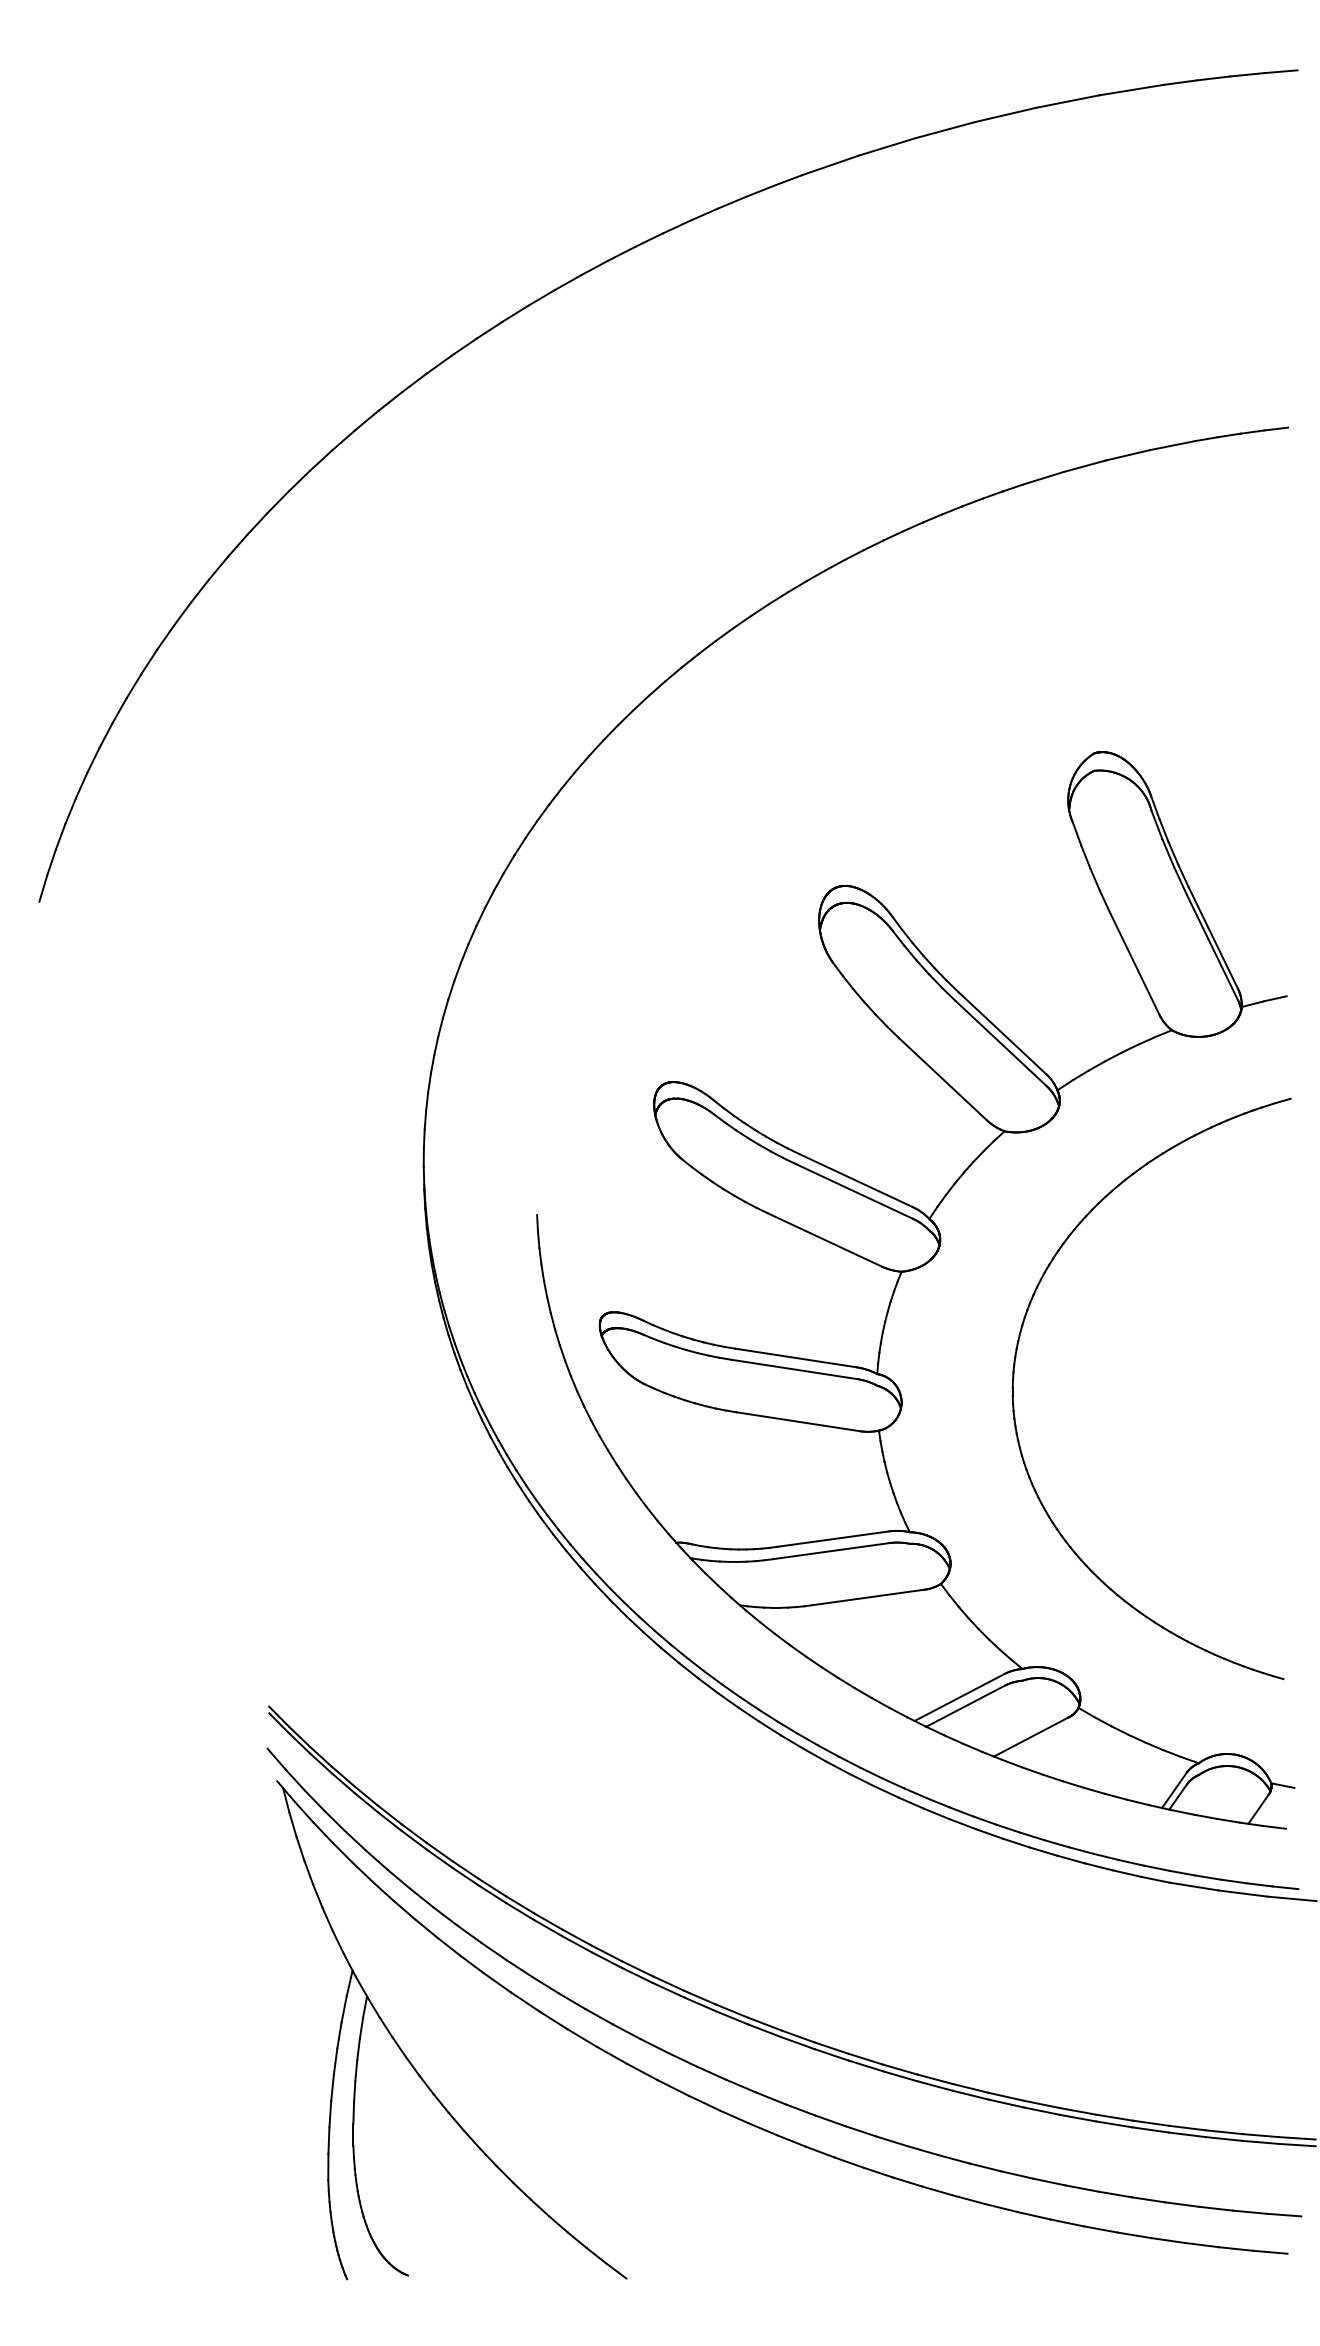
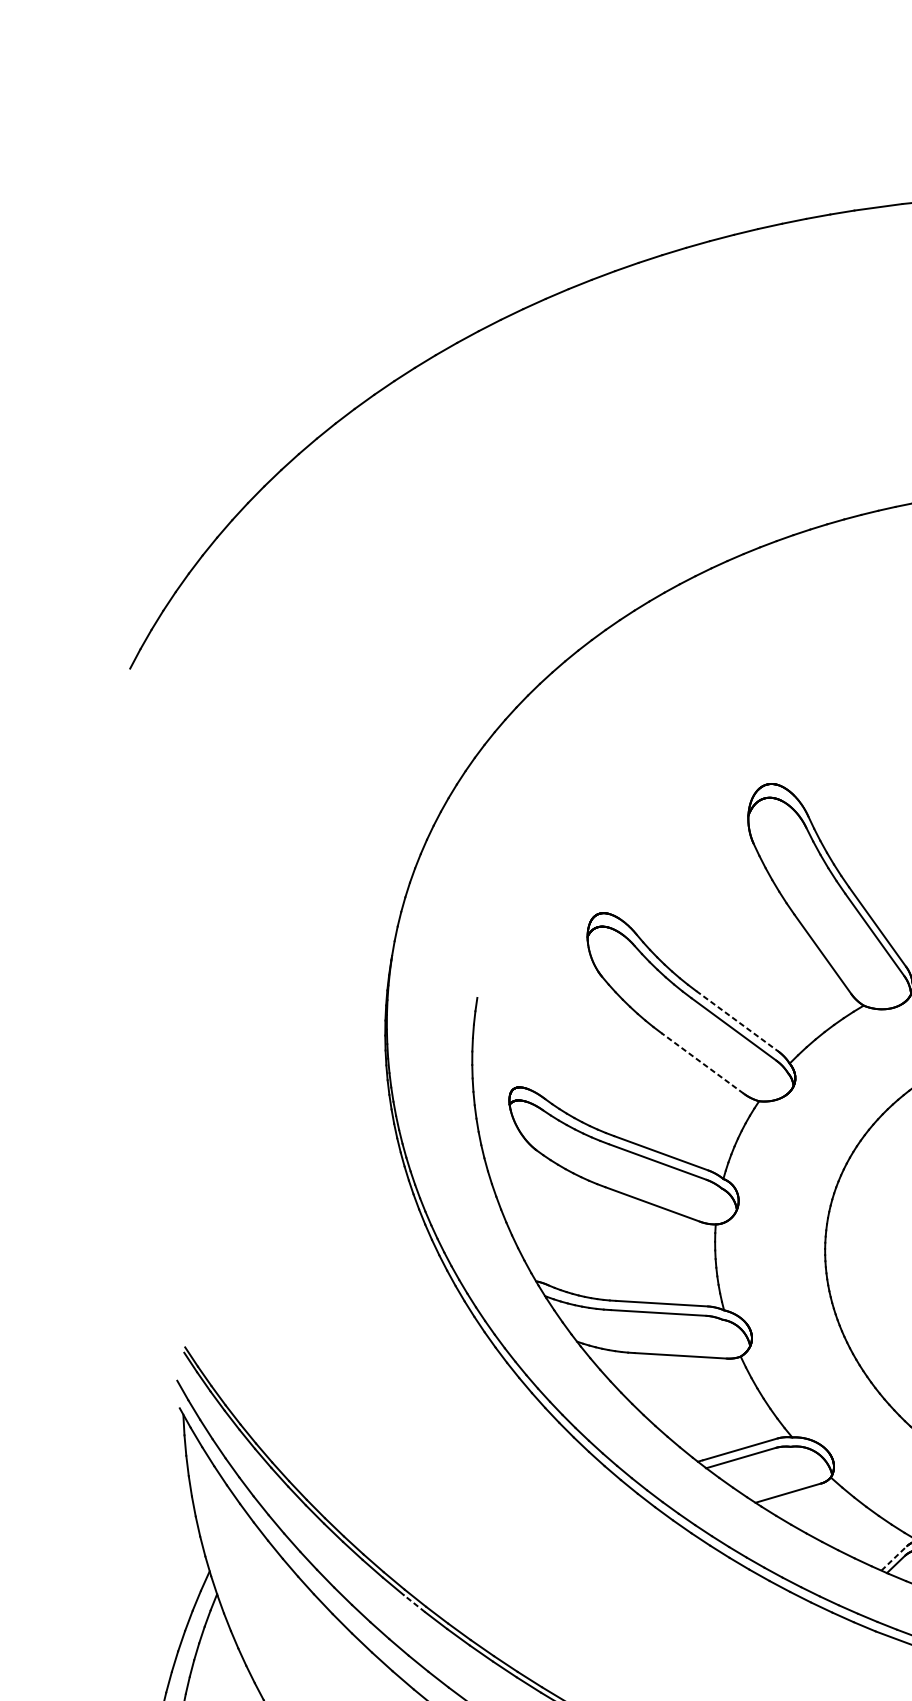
line: (855, 1180) -> (736, 1021), solid -> dashed
line: (824, 1239) -> (702, 1063), solid -> dashed
line: (1174, 1790) -> (894, 1558), solid -> dashed
line: (607, 1960) -> (414, 1603), solid -> dashed

